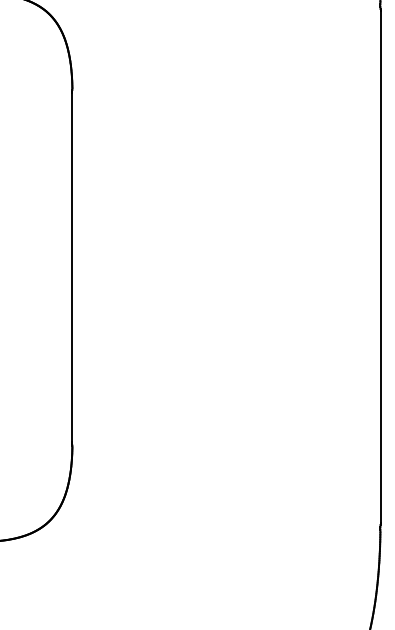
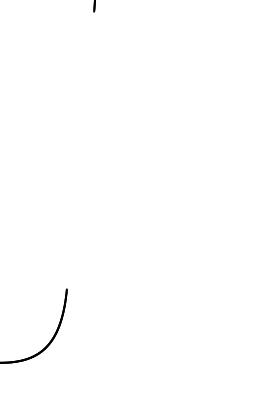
line: (72, 267) -> (80, 150), removed

